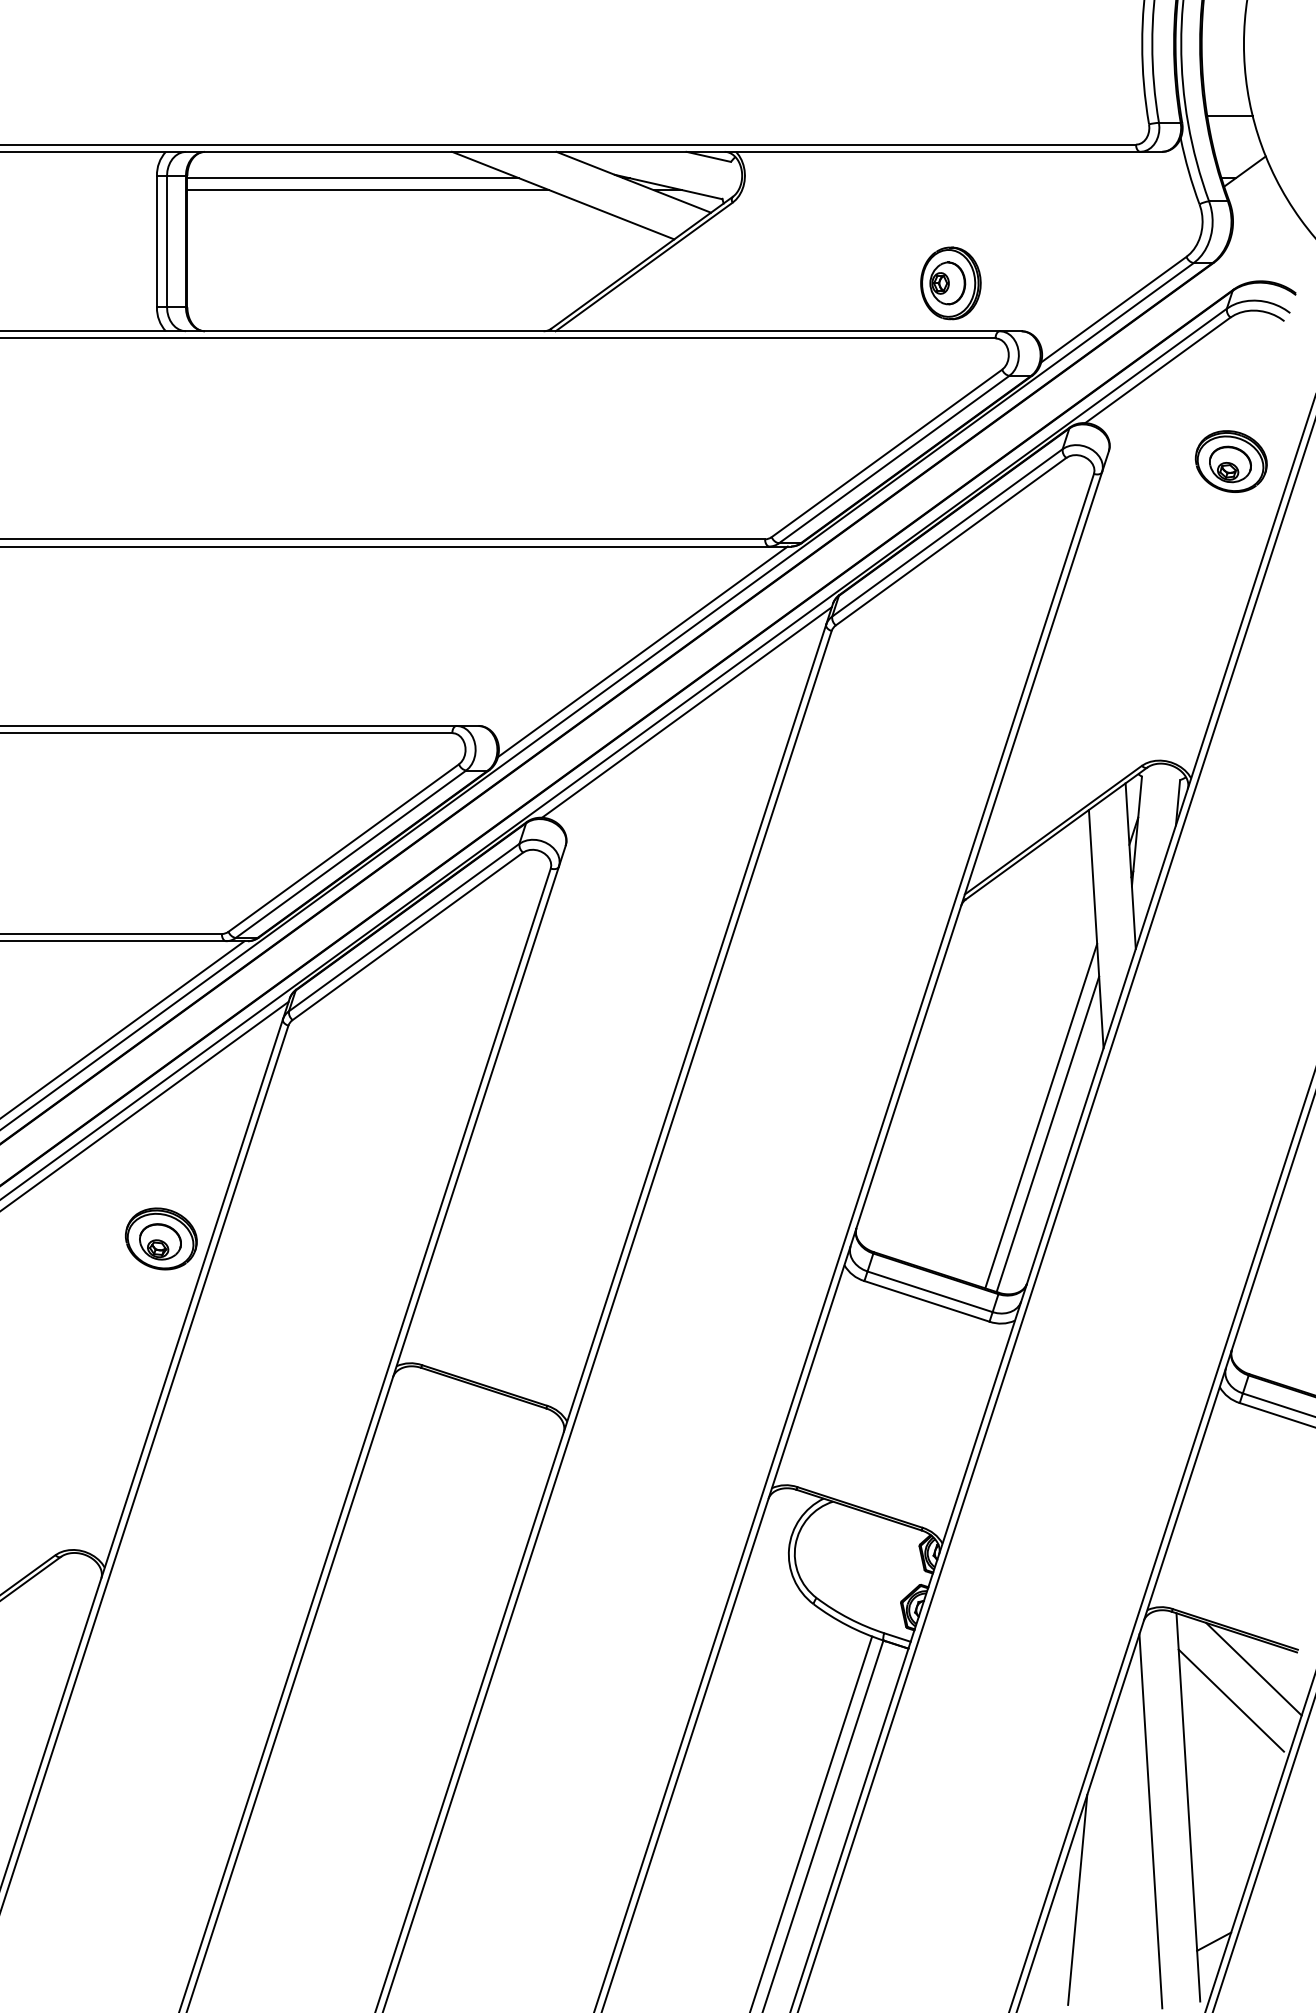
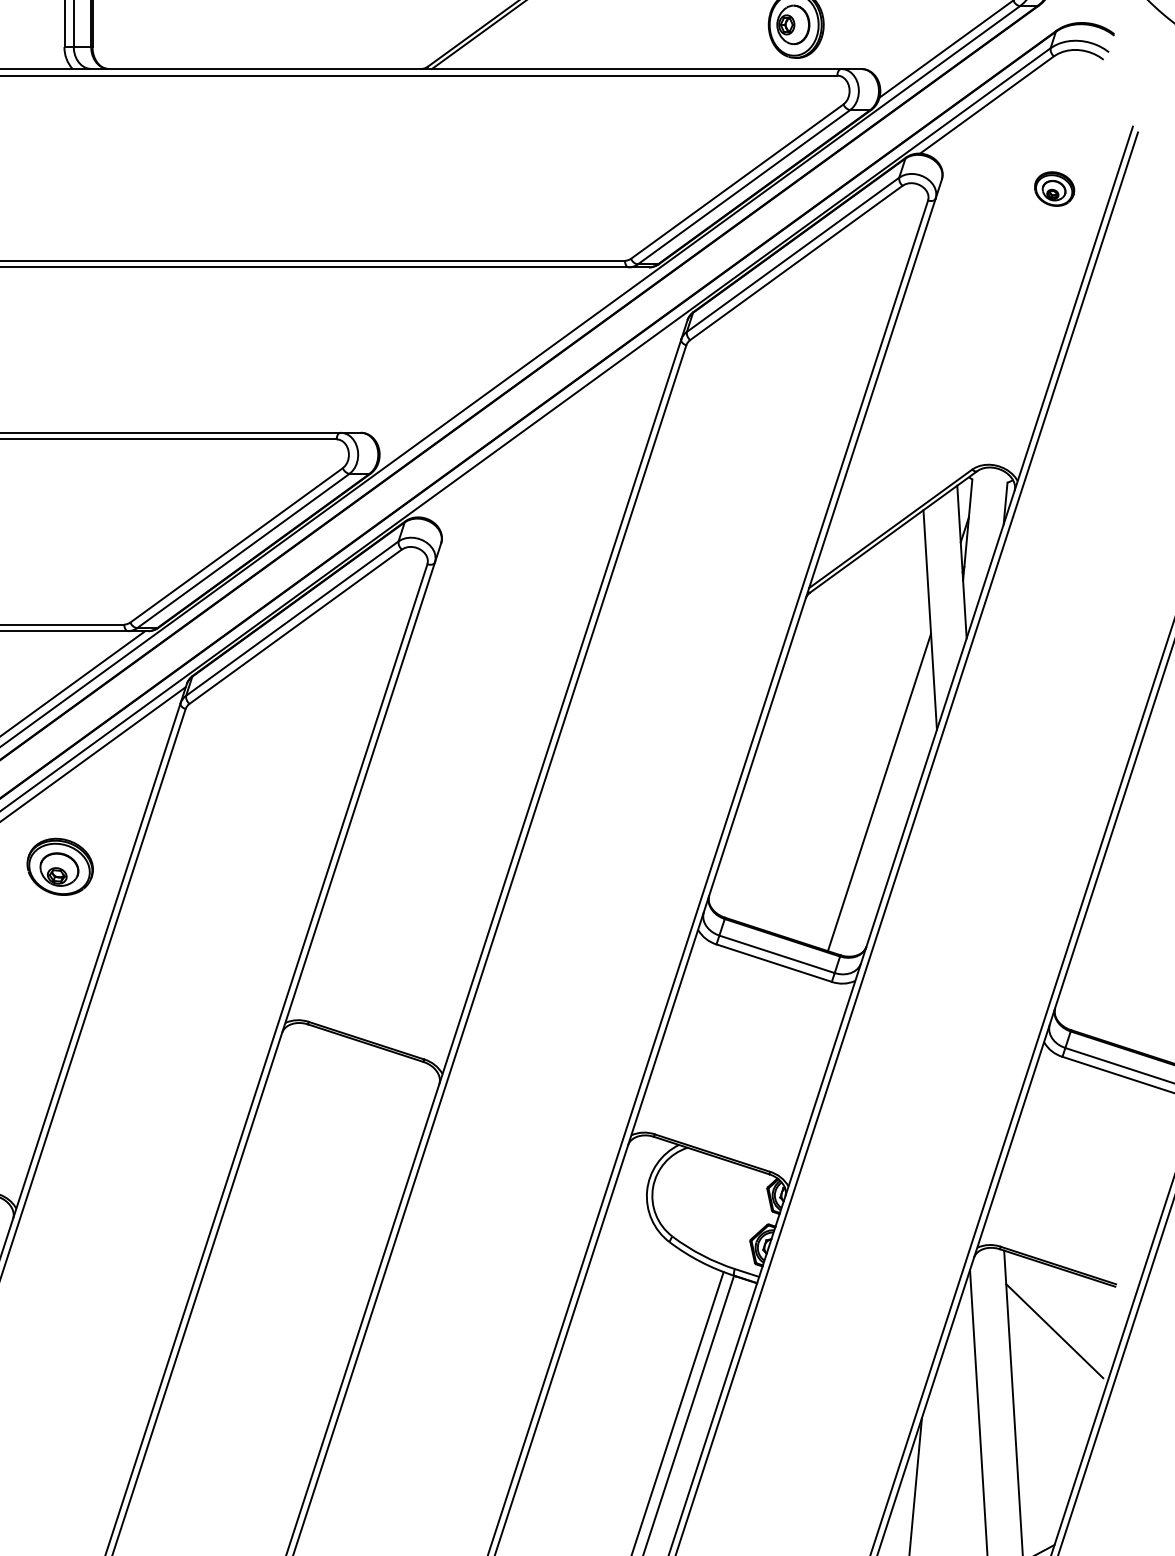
part: (1230, 461) -> (1053, 189), size x0.6
line: (642, 651) -> (511, 364), removed
line: (686, 712) -> (552, 420), removed
line: (1047, 1134) -> (885, 809), removed
part: (161, 1238) -> (60, 866), moved
line: (1253, 1668) -> (1075, 1301), removed

